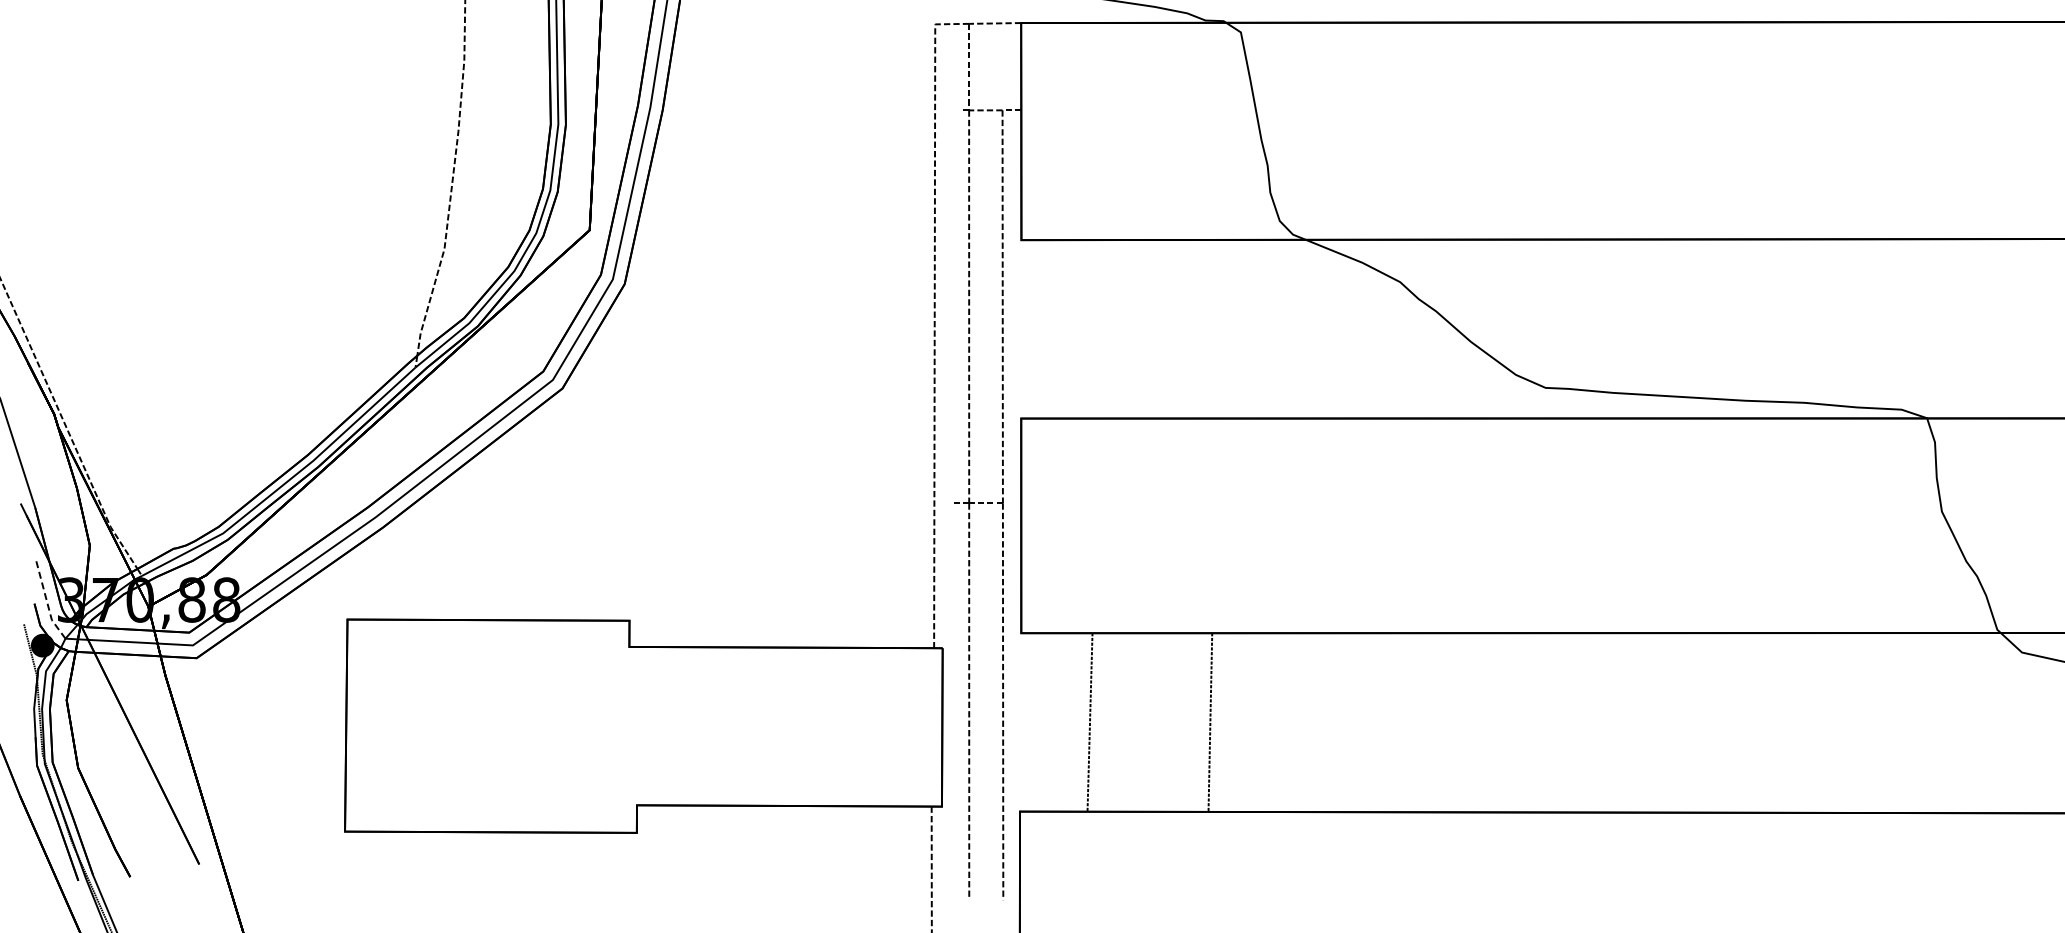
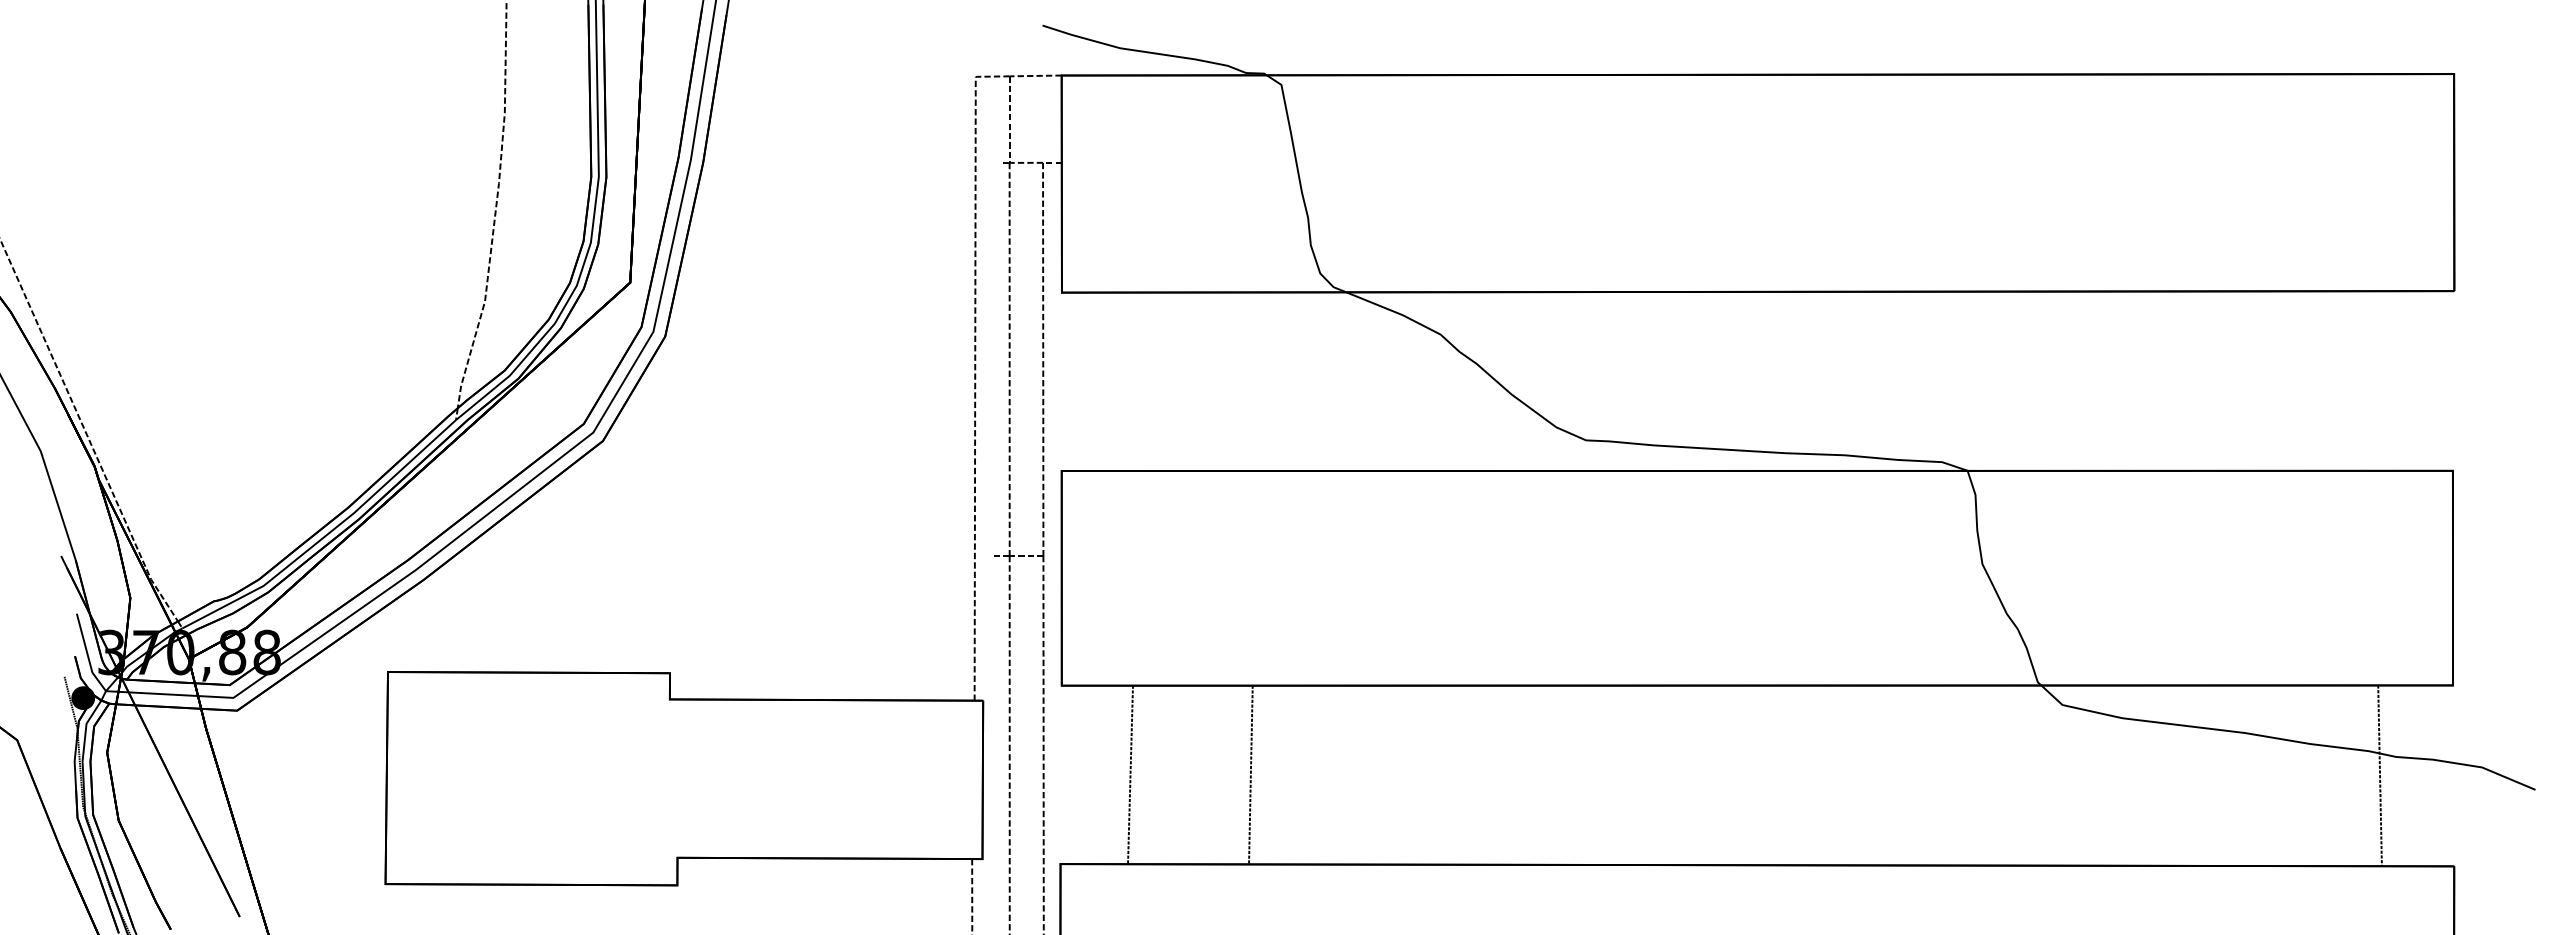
line: (47, 603) -> (87, 655), dashed -> solid

